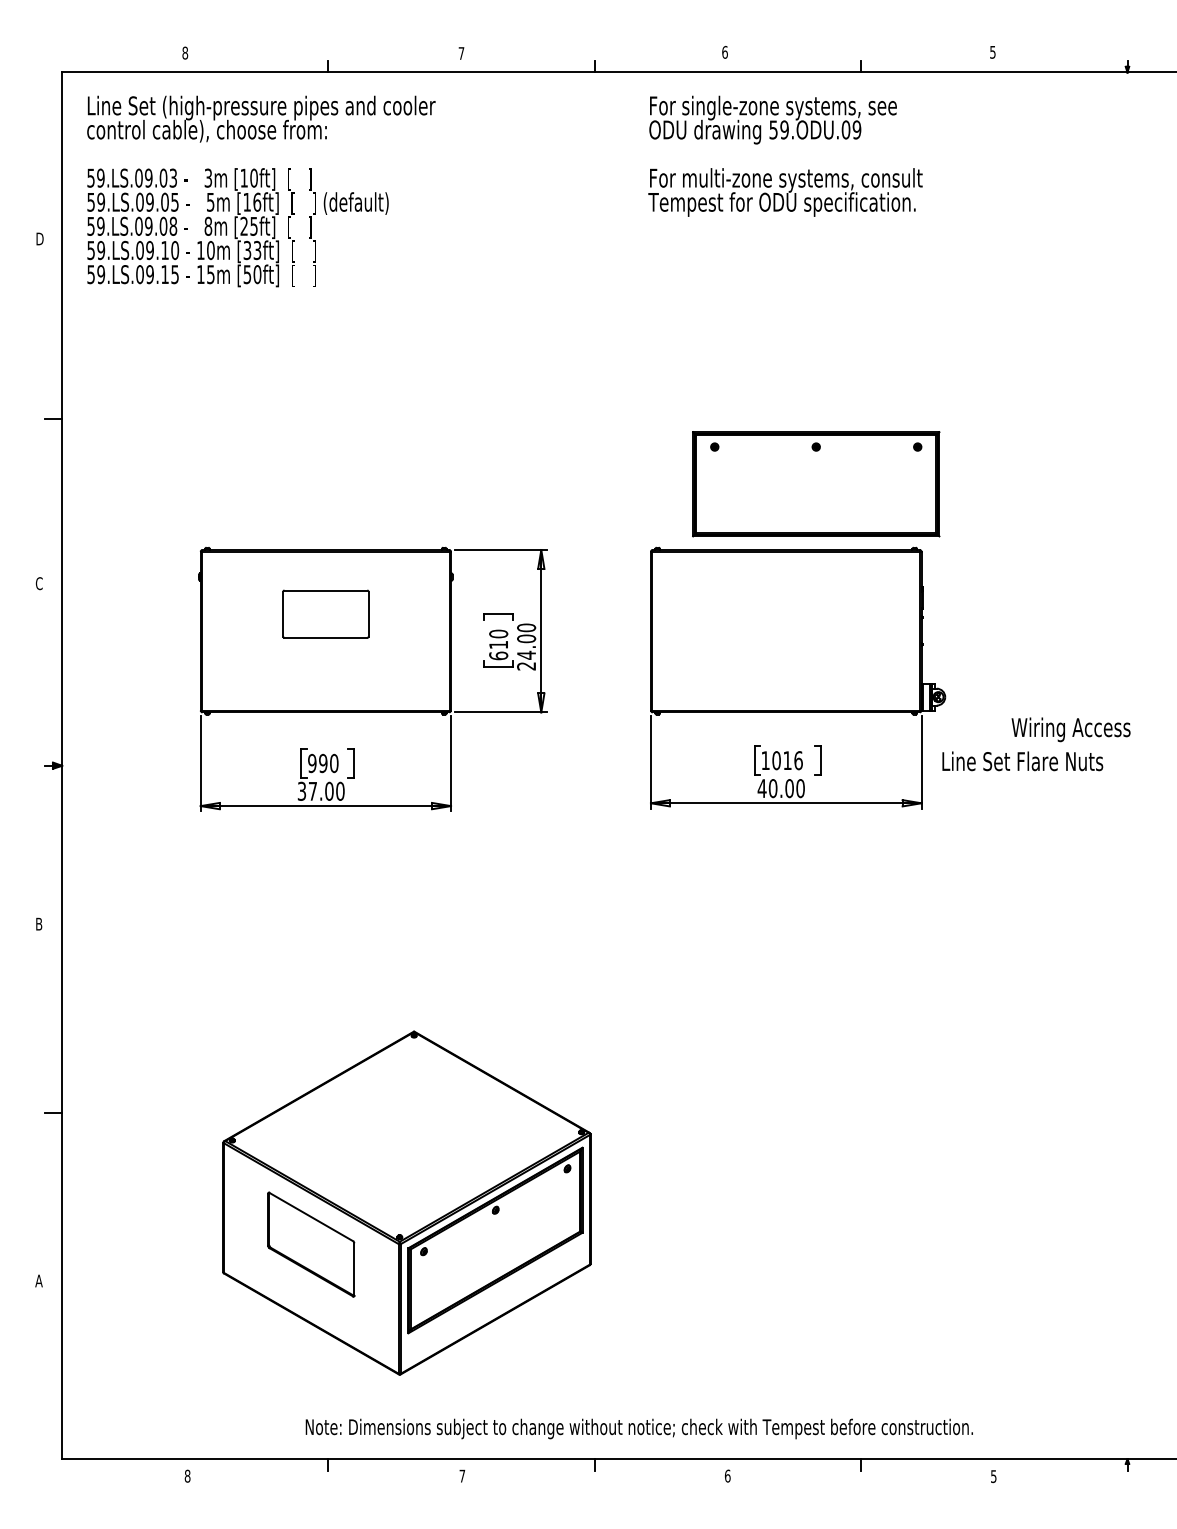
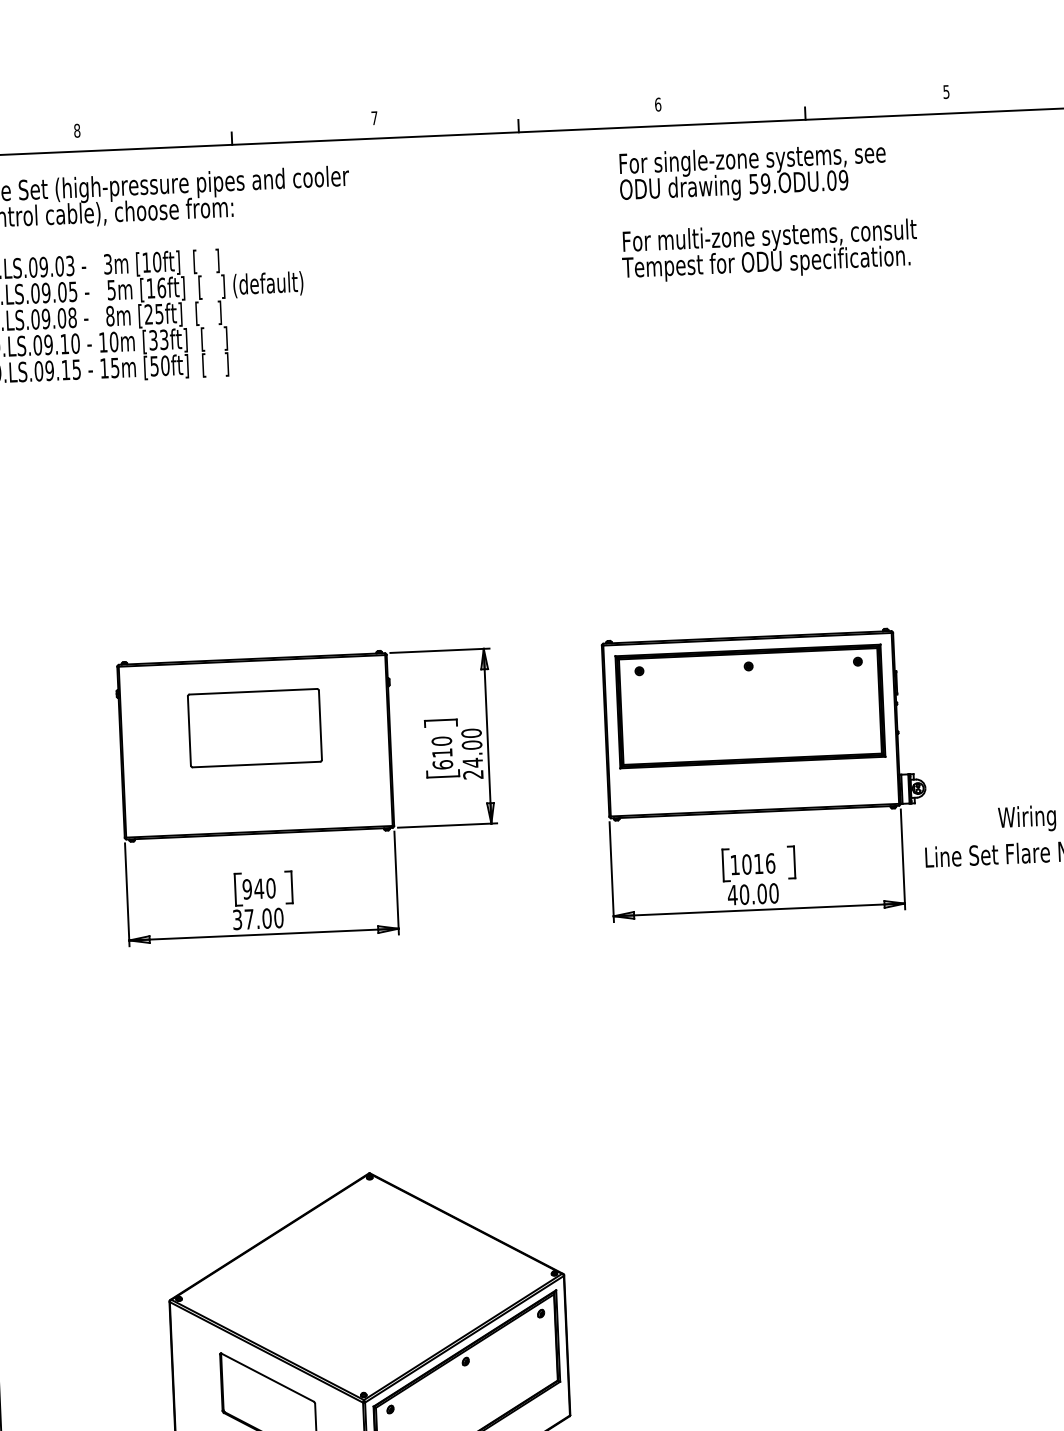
text: (785, 155) -> (767, 211), moved
part: (816, 484) -> (750, 706), moved
part: (325, 613) -> (254, 727), size x1.43
text: (322, 763) -> (258, 888), 990 -> 940

